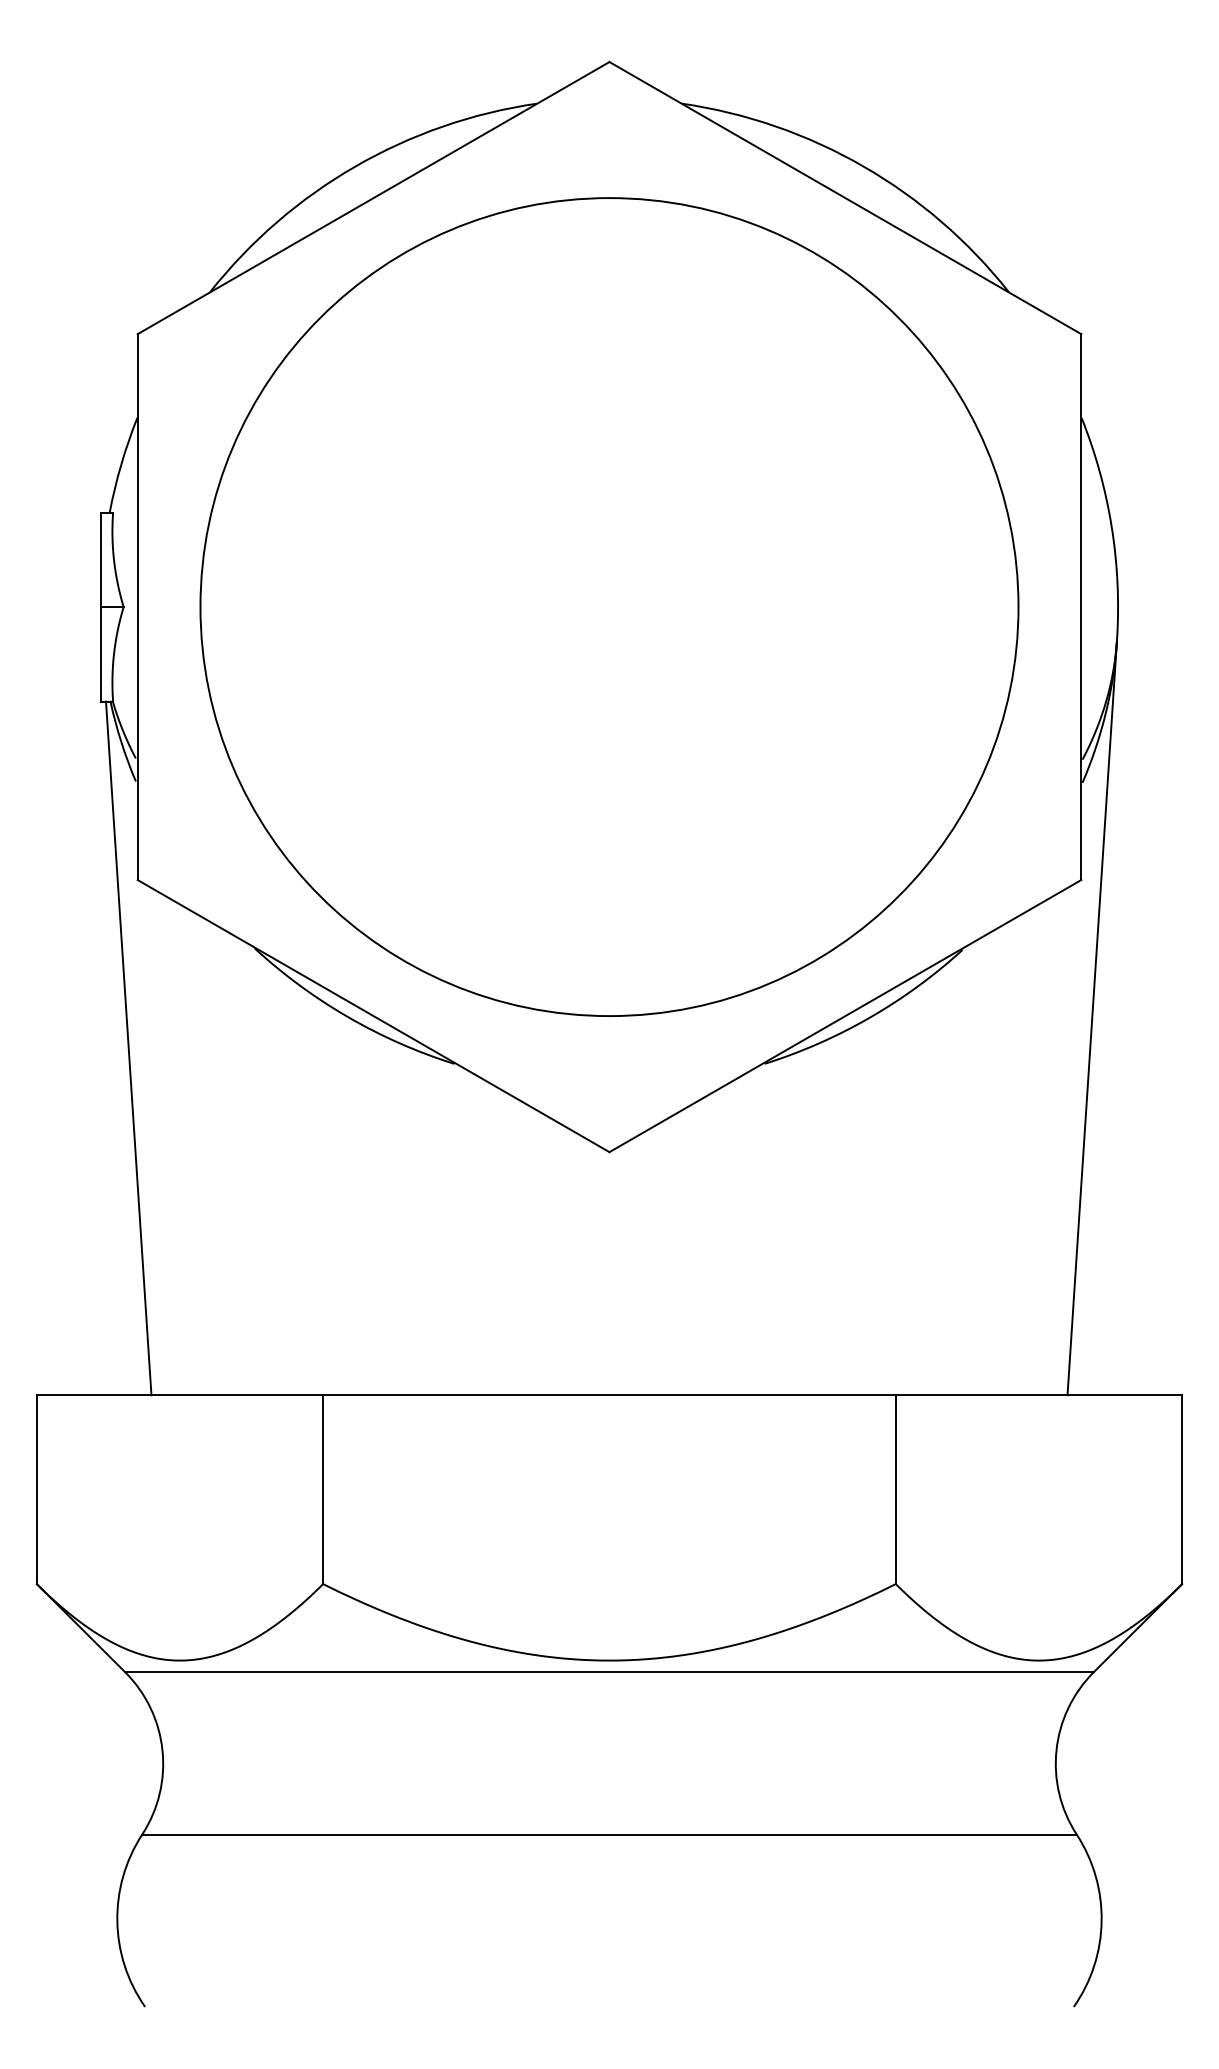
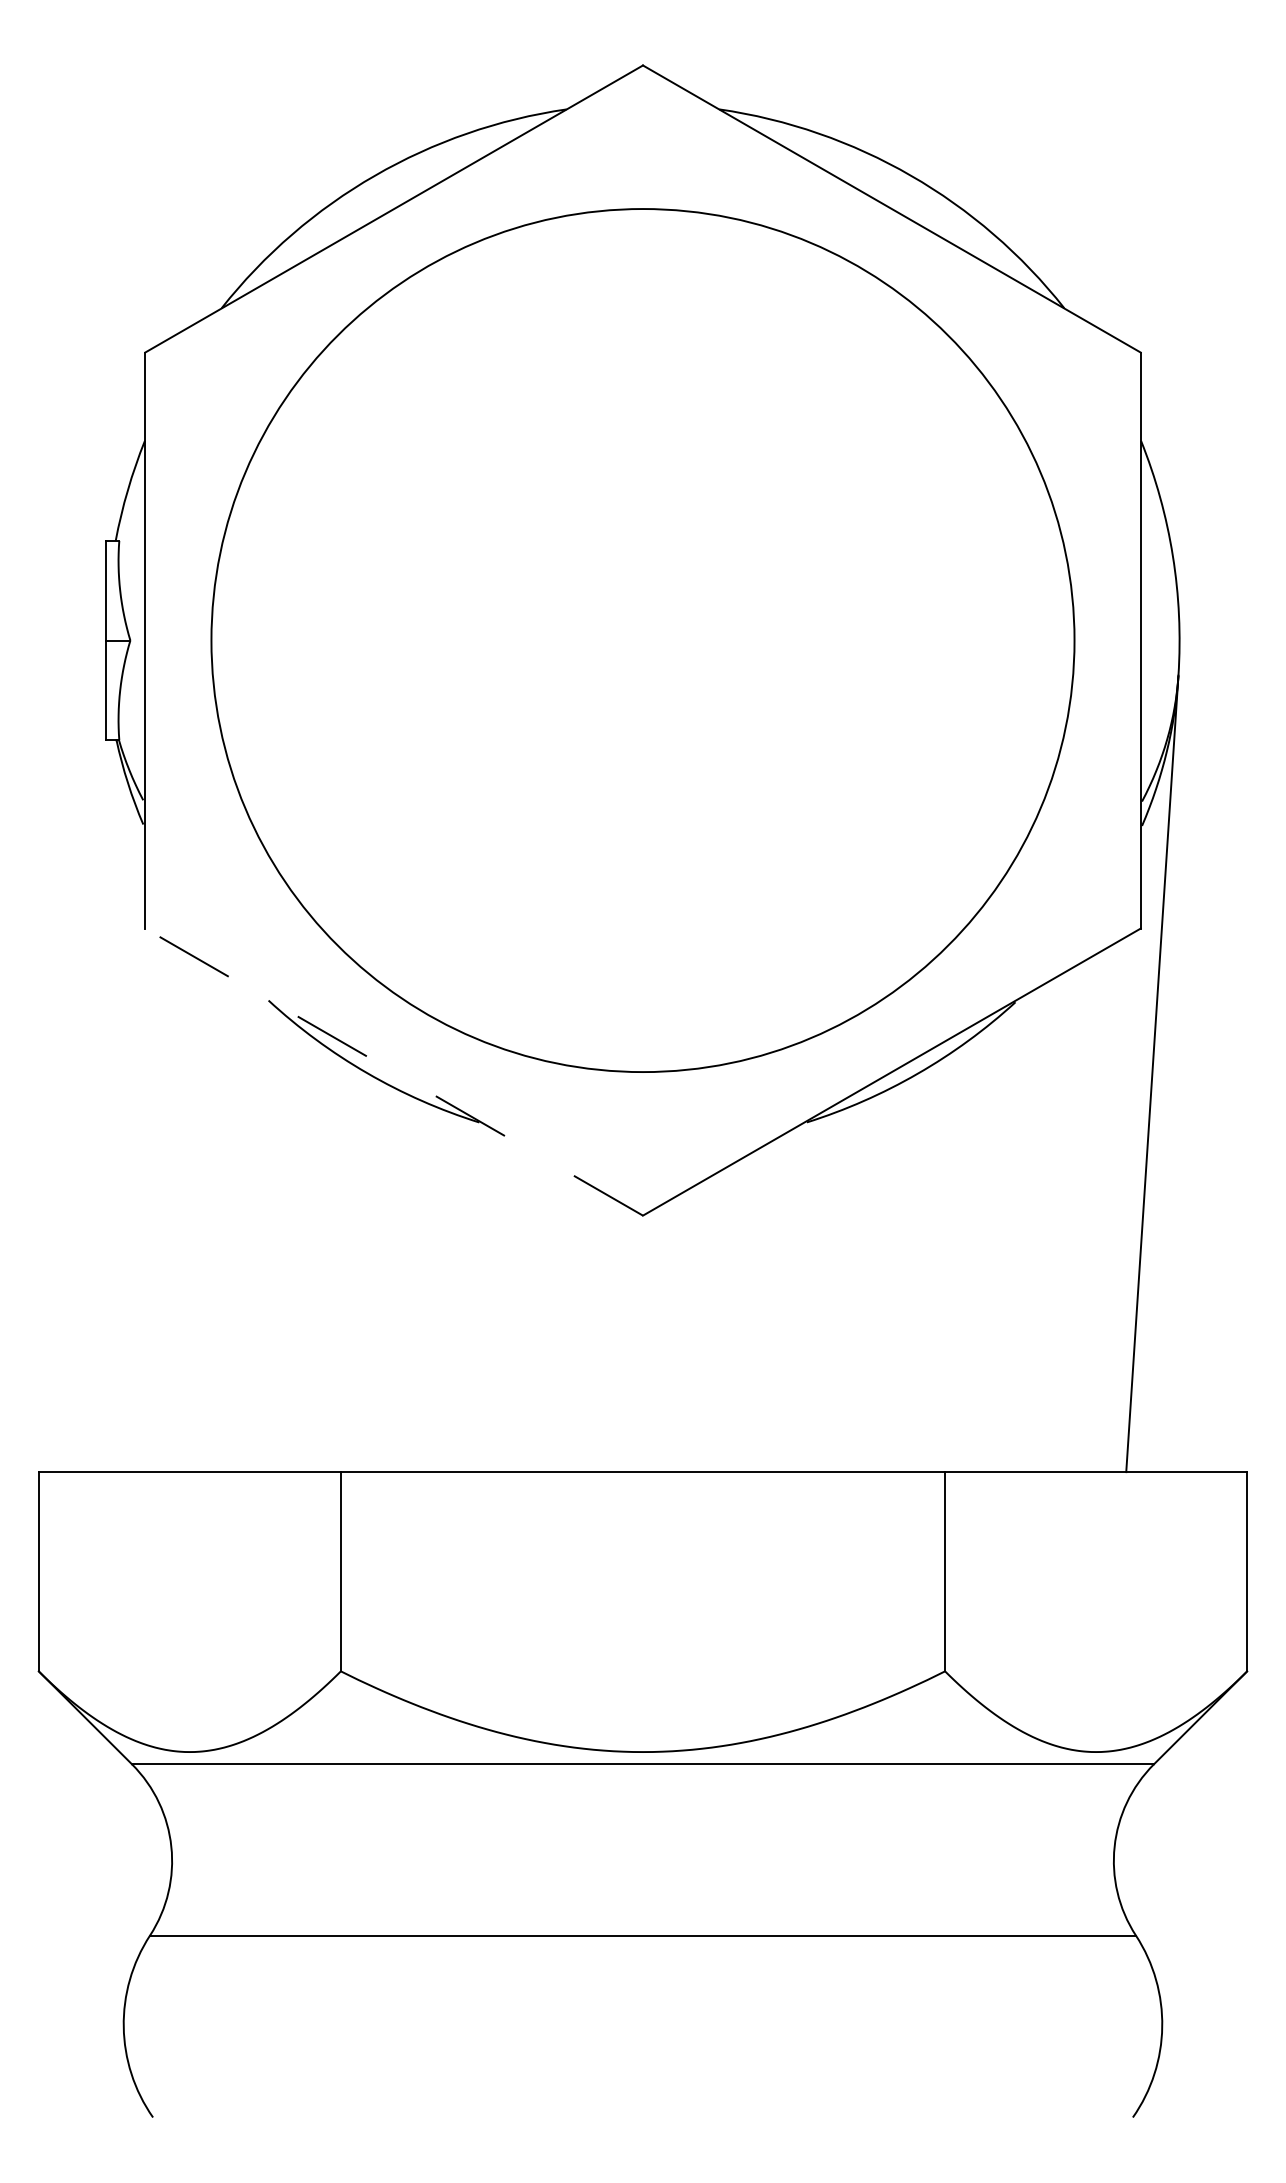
line: (373, 1015) -> (393, 1071), solid -> dashed
line: (128, 1048) -> (135, 1106), removed

